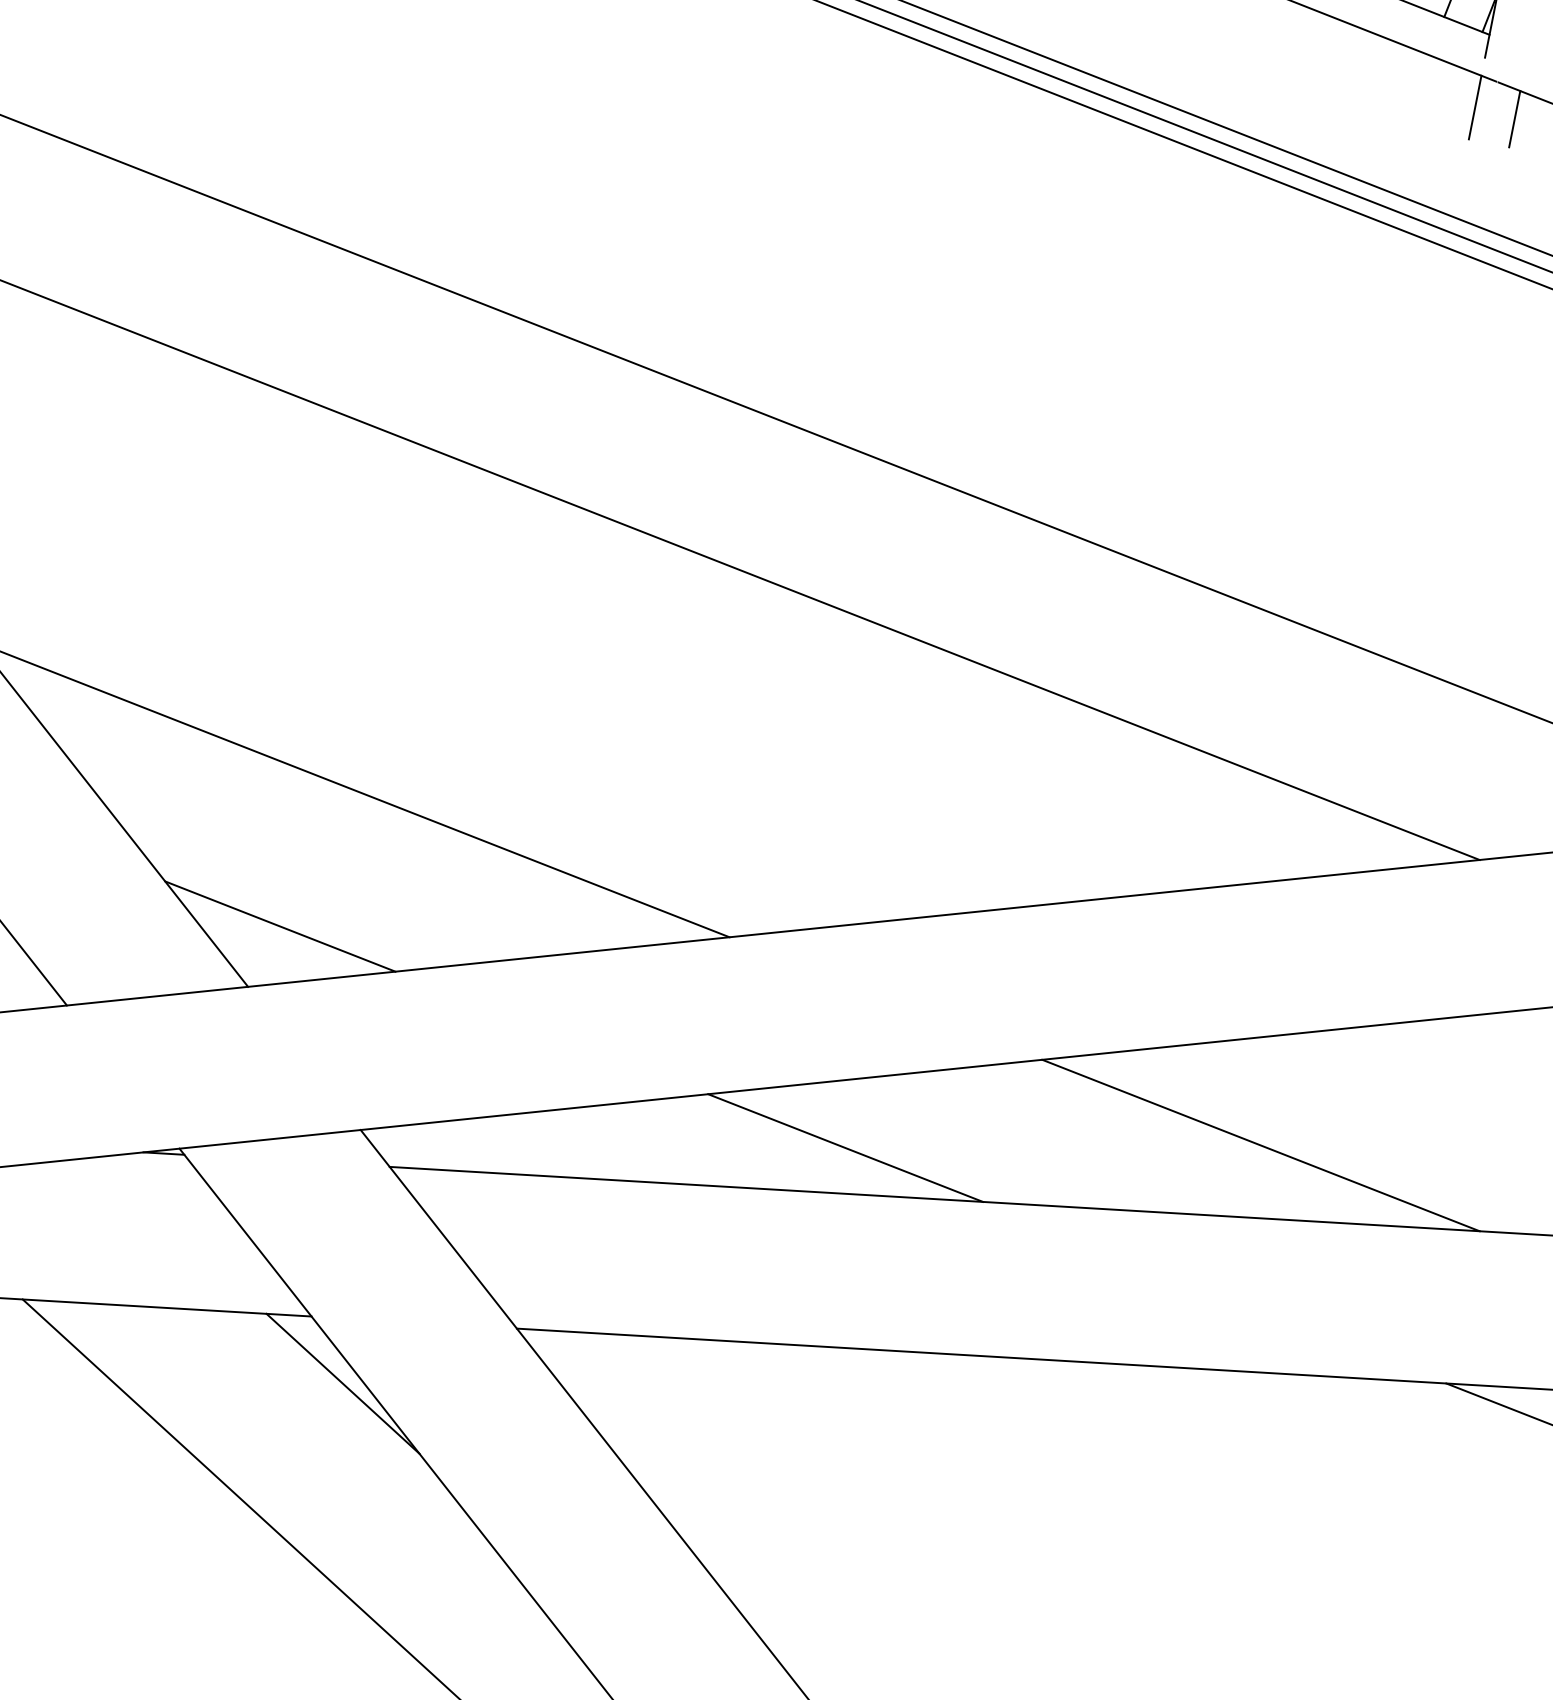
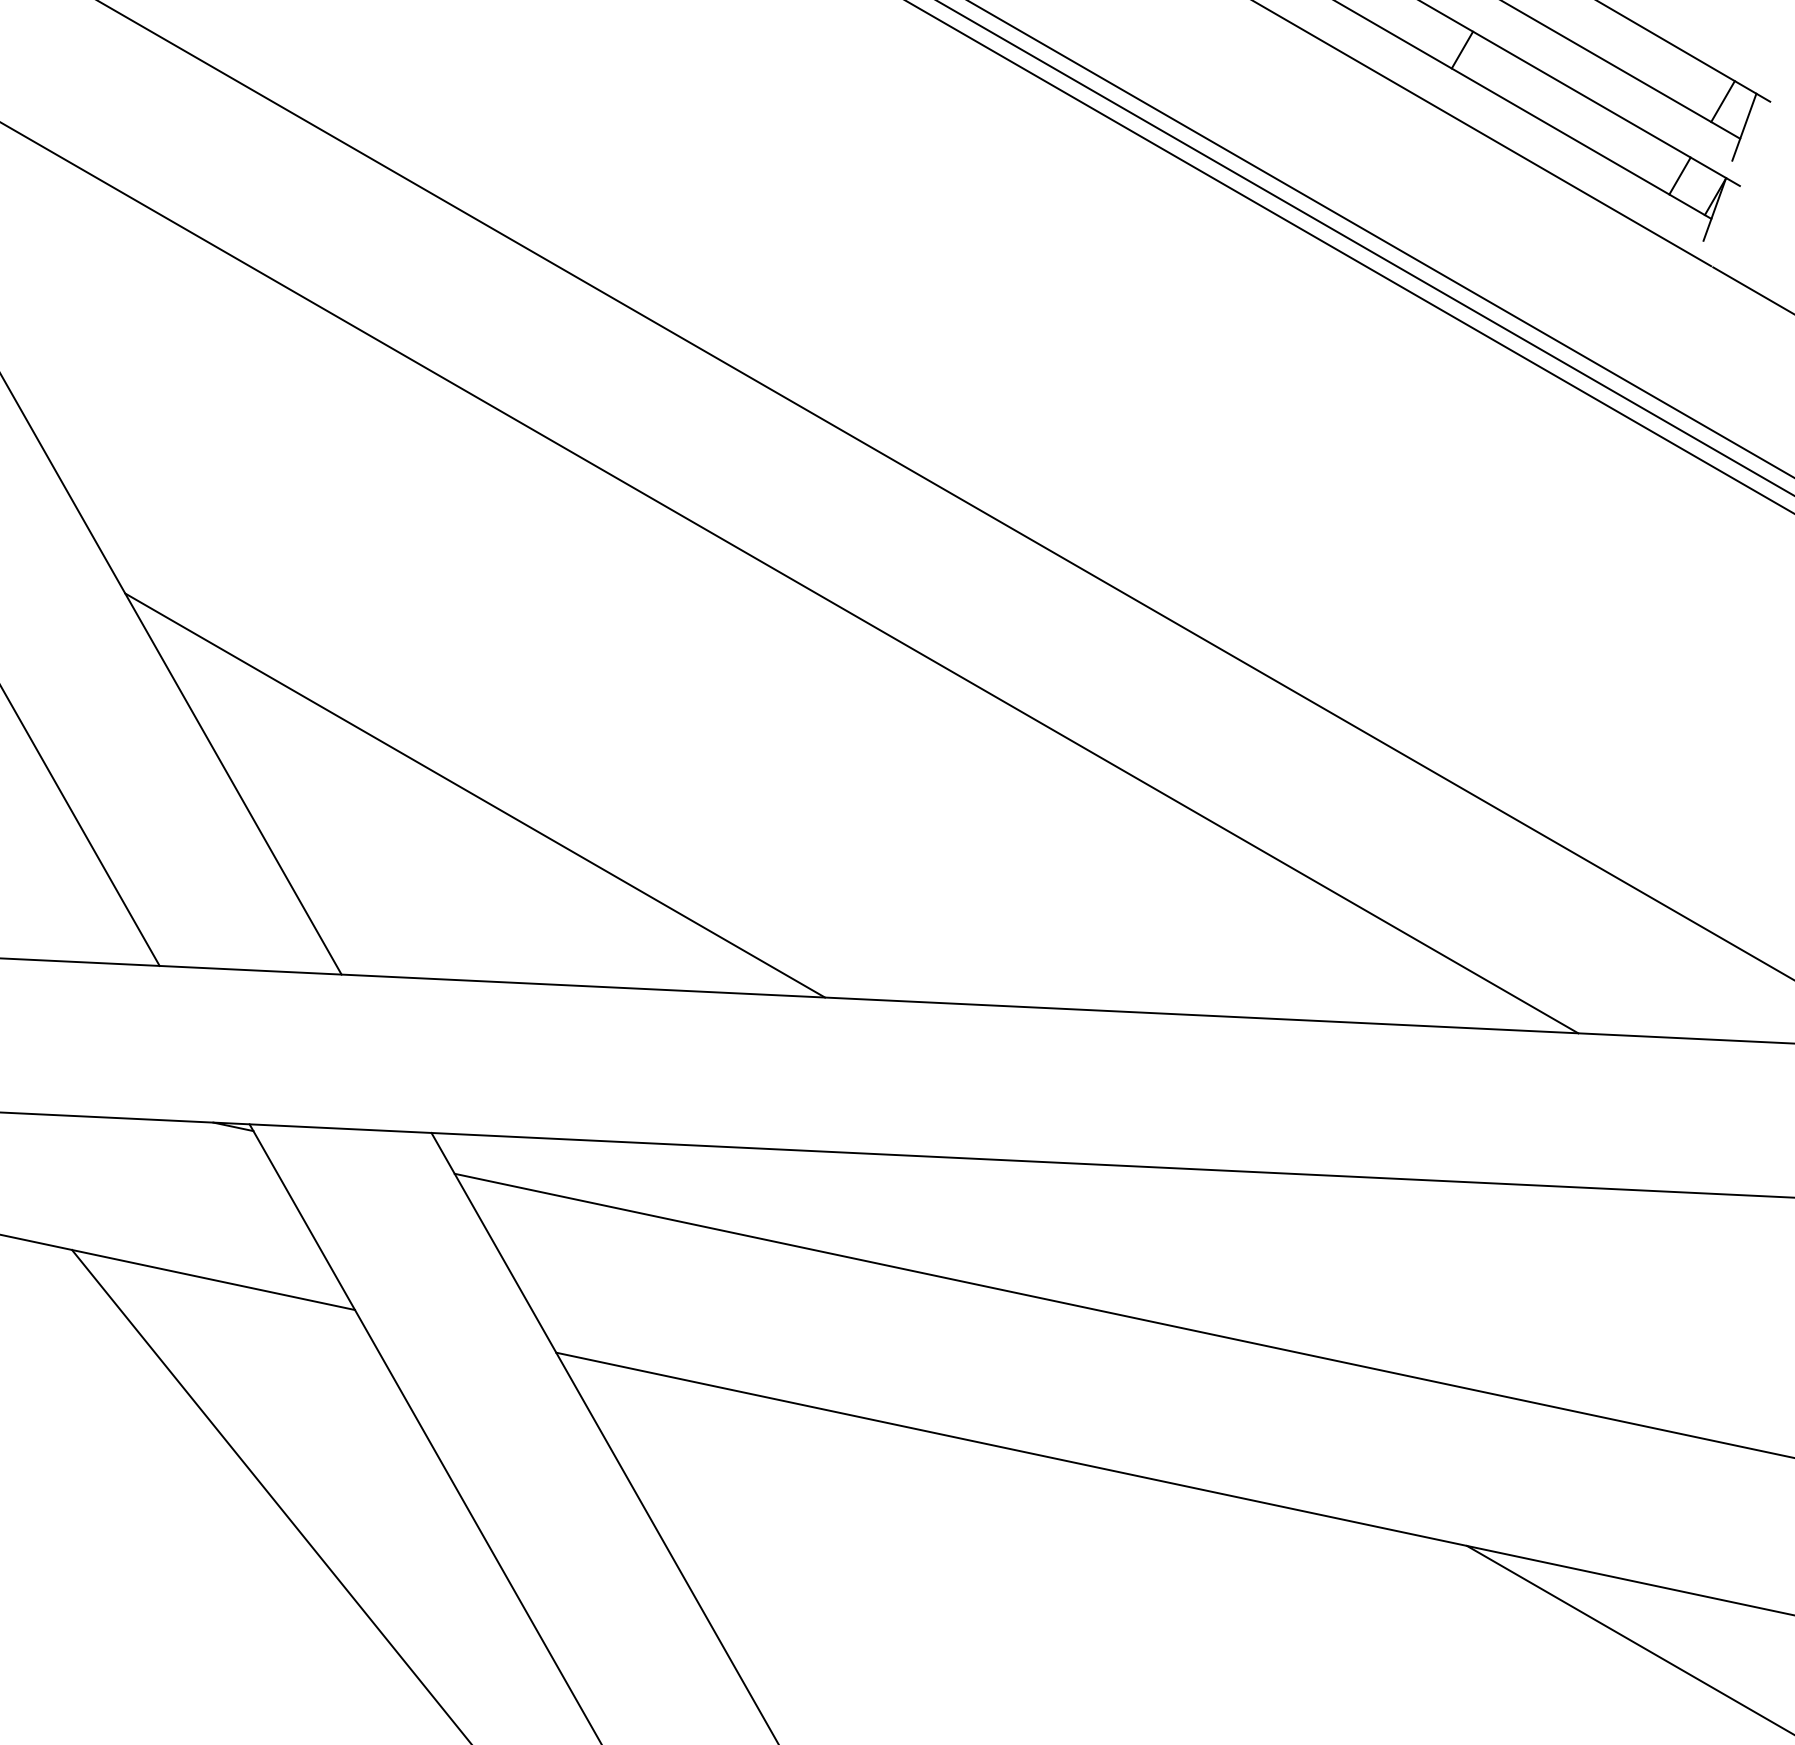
line: (1475, 107) -> (1686, 288), removed
line: (1514, 119) -> (1723, 306), removed
line: (280, 926) -> (382, 919), removed
line: (1260, 1145) -> (1318, 1282), removed
line: (845, 1148) -> (908, 1223), removed
line: (342, 1383) -> (375, 1380), removed

